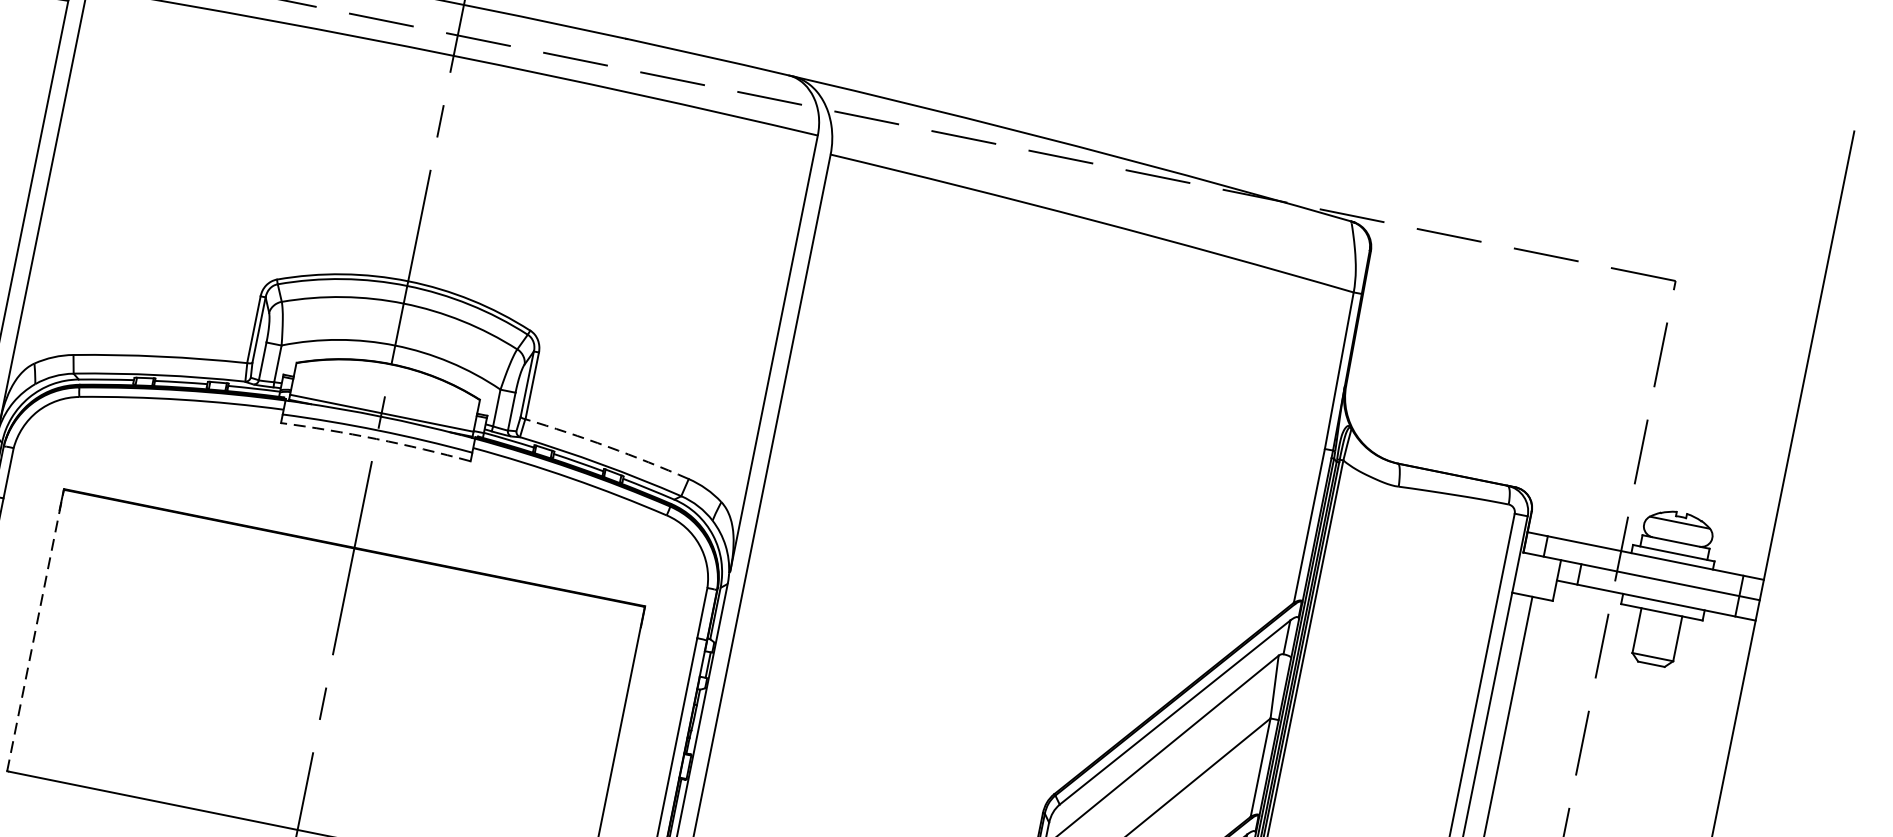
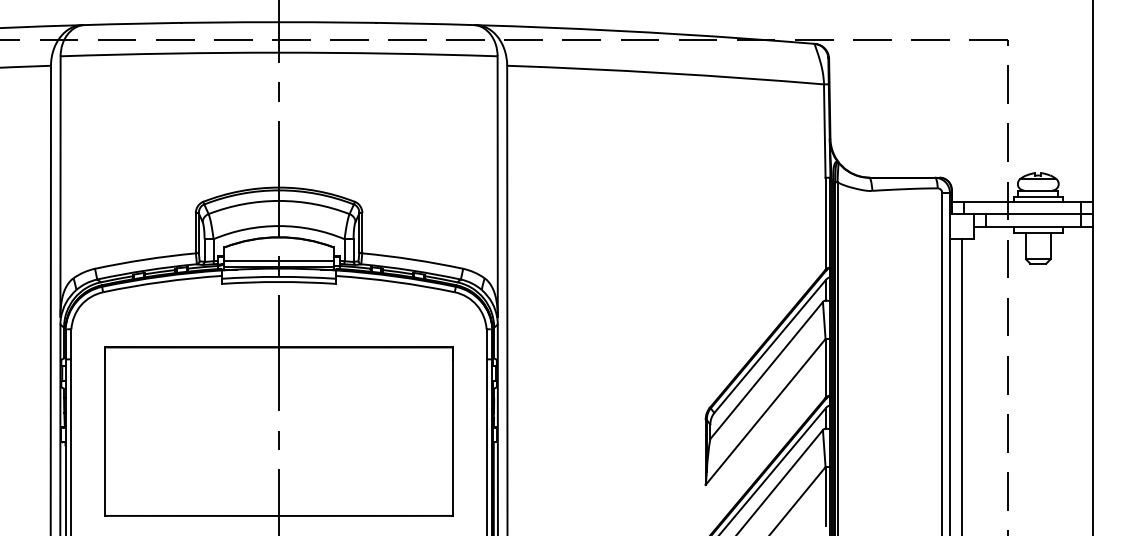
line: (382, 402) -> (278, 260), added
arc: (375, 439) -> (278, 282), dashed -> solid
arc: (608, 446) -> (413, 259), dashed -> solid
line: (36, 630) -> (105, 431), dashed -> solid

